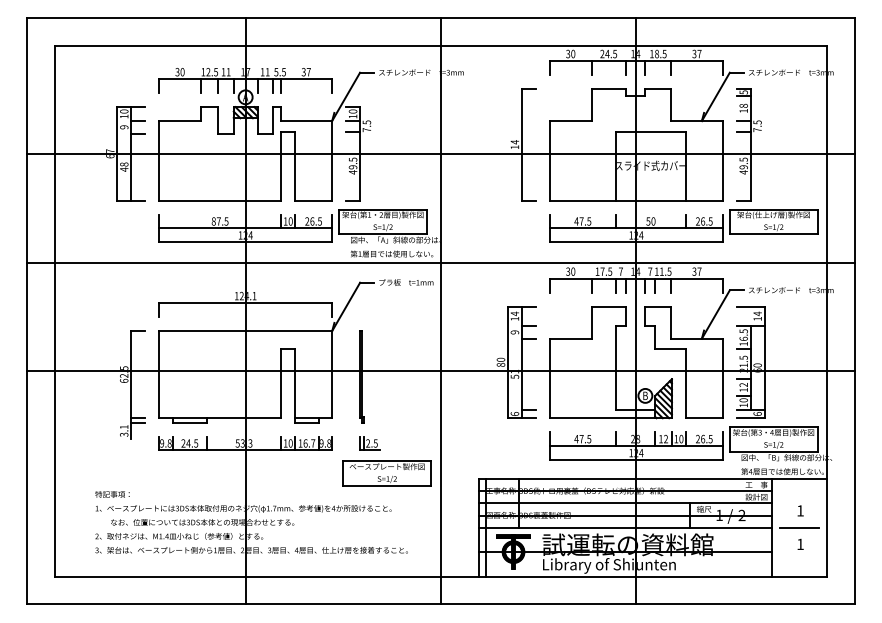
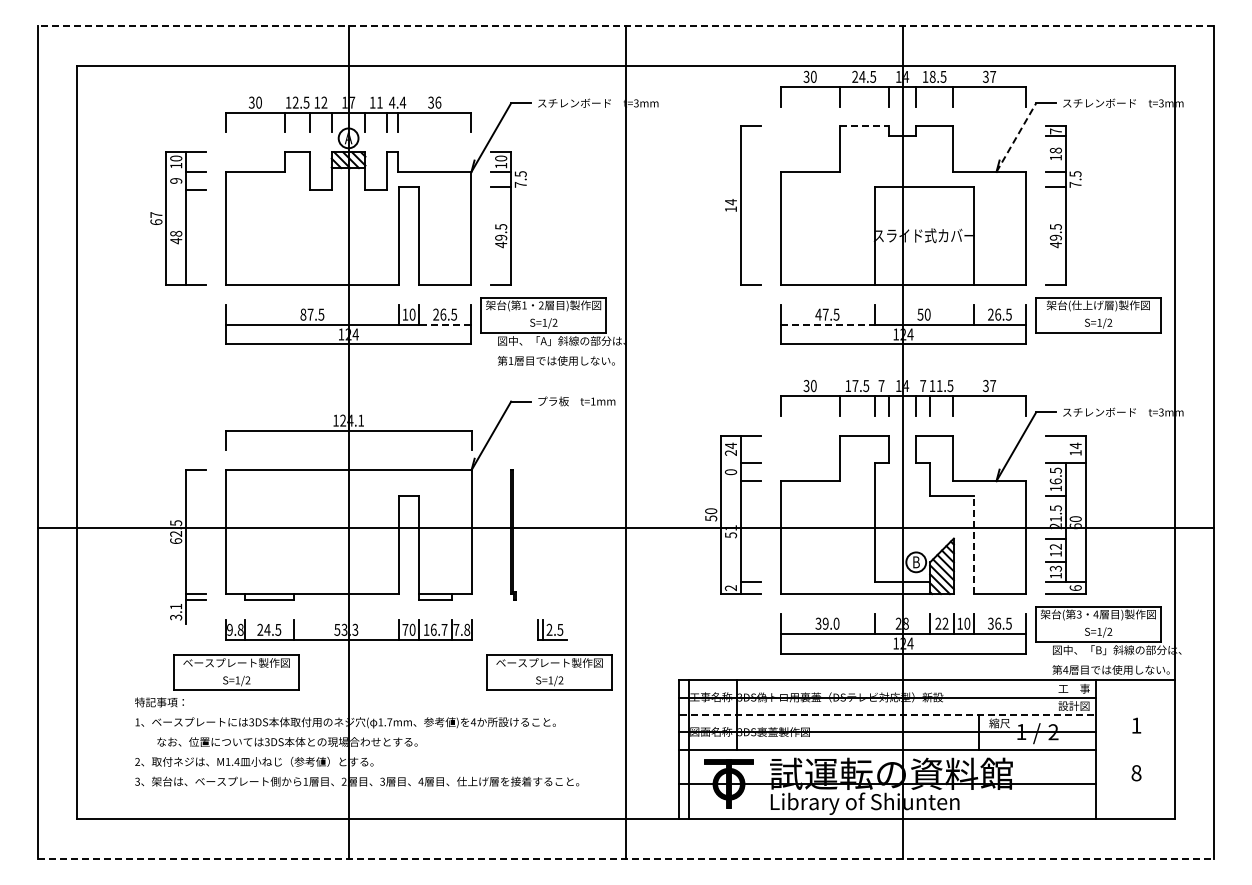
line: (440, 18) -> (625, 26), solid -> dashed
text: (228, 72) -> (324, 102), 11 -> 12
text: (280, 72) -> (397, 102), 5.5 -> 4.4
text: (308, 72) -> (438, 102), 37 -> 36
line: (608, 88) -> (864, 126), solid -> dashed
text: (743, 92) -> (1055, 131), 5 -> 7
line: (715, 96) -> (1016, 137), solid -> dashed
line: (440, 153) -> (625, 218), removed
line: (313, 228) -> (444, 324), solid -> dashed
line: (583, 228) -> (828, 324), solid -> dashed
line: (440, 262) -> (625, 373), removed
text: (514, 318) -> (730, 452), 14 -> 24
text: (514, 332) -> (730, 472), 9 -> 0
text: (501, 365) -> (711, 518), 80 -> 50
line: (685, 383) -> (973, 544), solid -> dashed
text: (743, 400) -> (1055, 568), 10 -> 13
text: (514, 414) -> (730, 588), 6 -> 2
text: (582, 438) -> (827, 623), 47.5 -> 39.0
text: (661, 438) -> (938, 623), 12 -> 22
text: (697, 438) -> (990, 623), 26.5 -> 36.5
text: (285, 443) -> (405, 629), 10 -> 70
text: (321, 443) -> (456, 629), 9.8 -> 7.8
part: (370, 443) -> (552, 629), moved
part: (166, 473) -> (236, 672), added
line: (625, 503) -> (888, 714), solid -> dashed
line: (799, 527) -> (1134, 749), removed
text: (800, 544) -> (1136, 773), 1 -> 8
line: (441, 604) -> (626, 858), solid -> dashed

